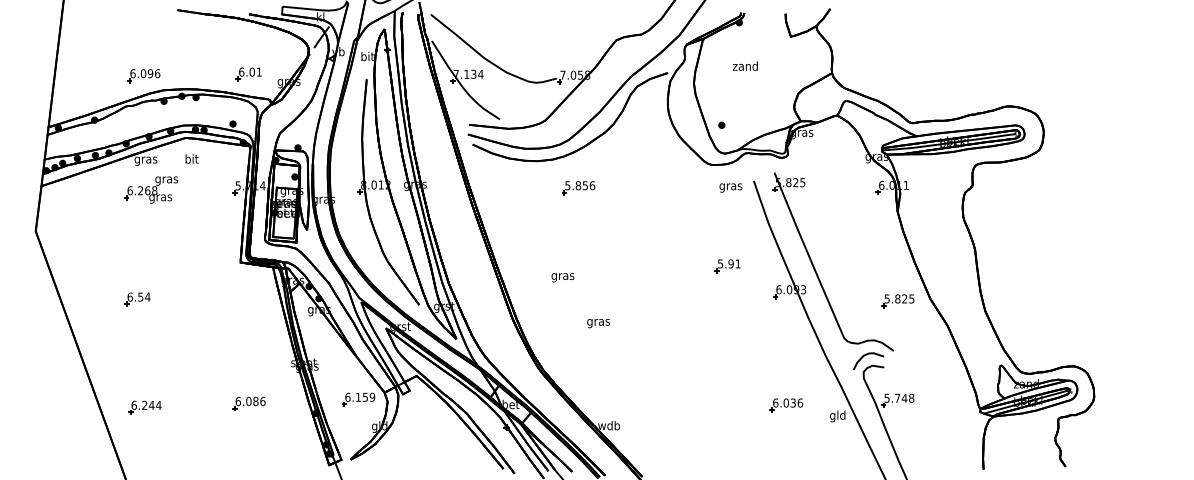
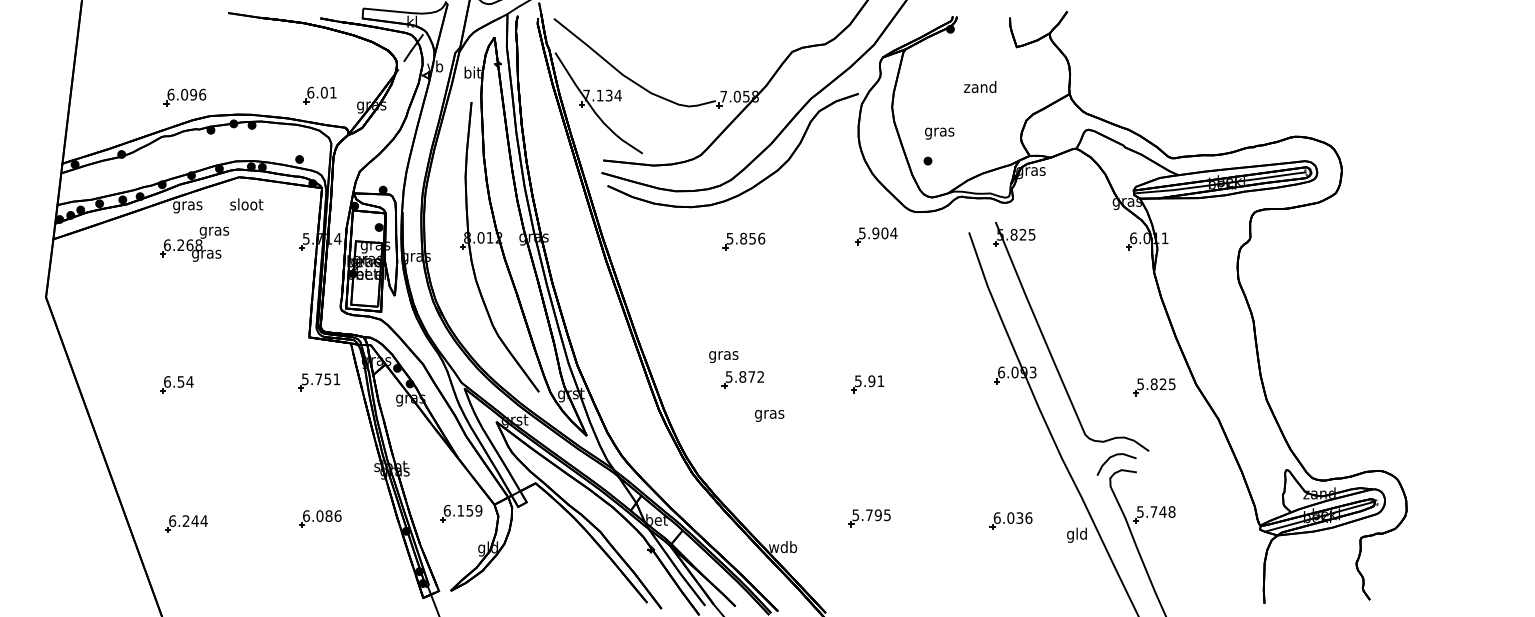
text: (745, 65) -> (980, 86), moved
text: (191, 159) -> (246, 204), bit -> sloot
part: (681, 183) -> (876, 236), added
text: (730, 187) -> (939, 133), moved
part: (727, 266) -> (867, 384), moved
part: (577, 295) -> (742, 379), added
part: (248, 297) -> (319, 382), added
part: (676, 403) -> (869, 518), added

